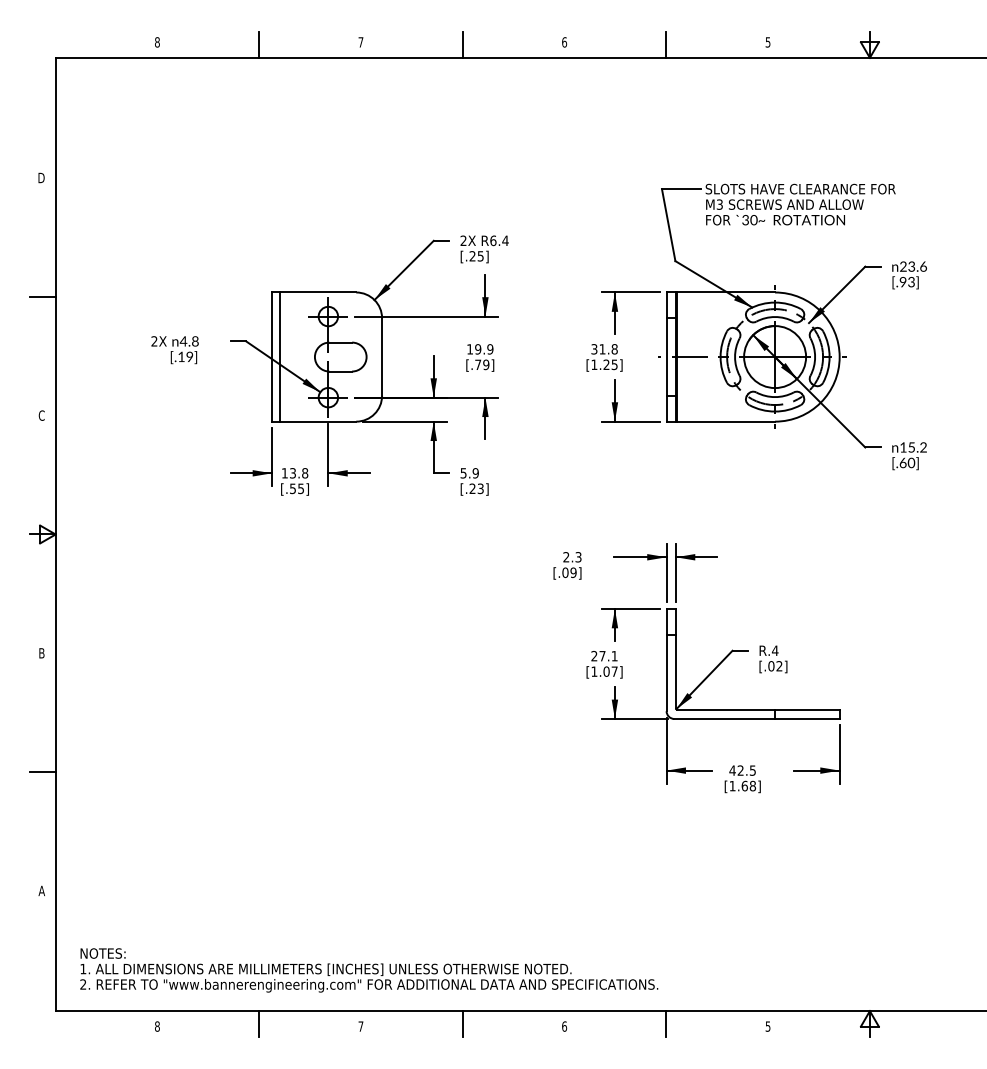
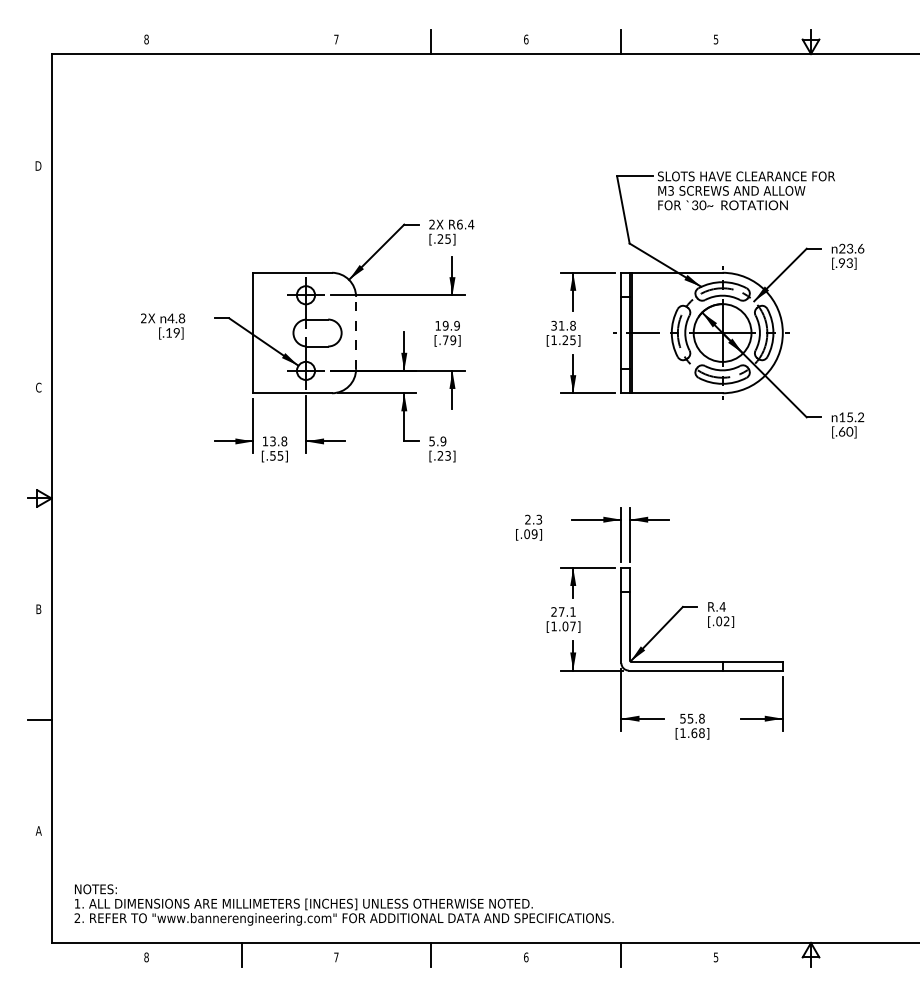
line: (259, 44) -> (241, 41), removed
line: (42, 296) -> (39, 276), removed
line: (279, 356) -> (260, 332), removed
line: (382, 357) -> (356, 333), solid -> dashed
text: (742, 770) -> (692, 718), 42.5 -> 55.8

